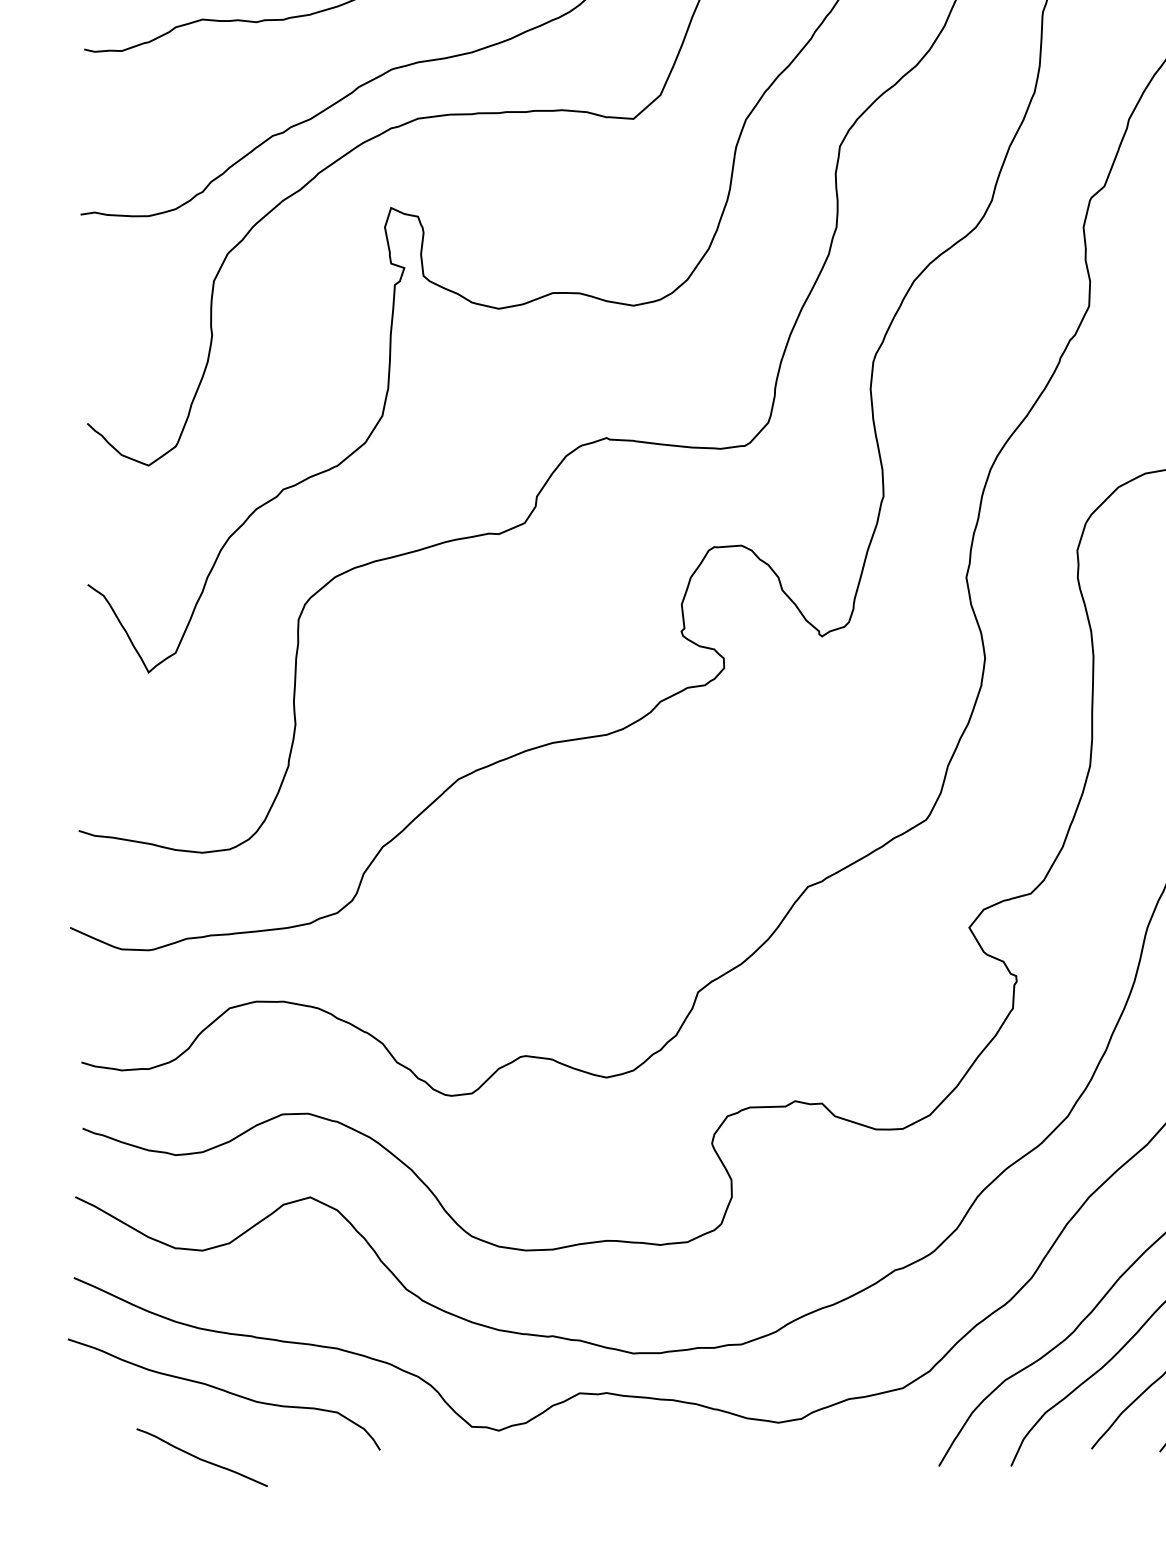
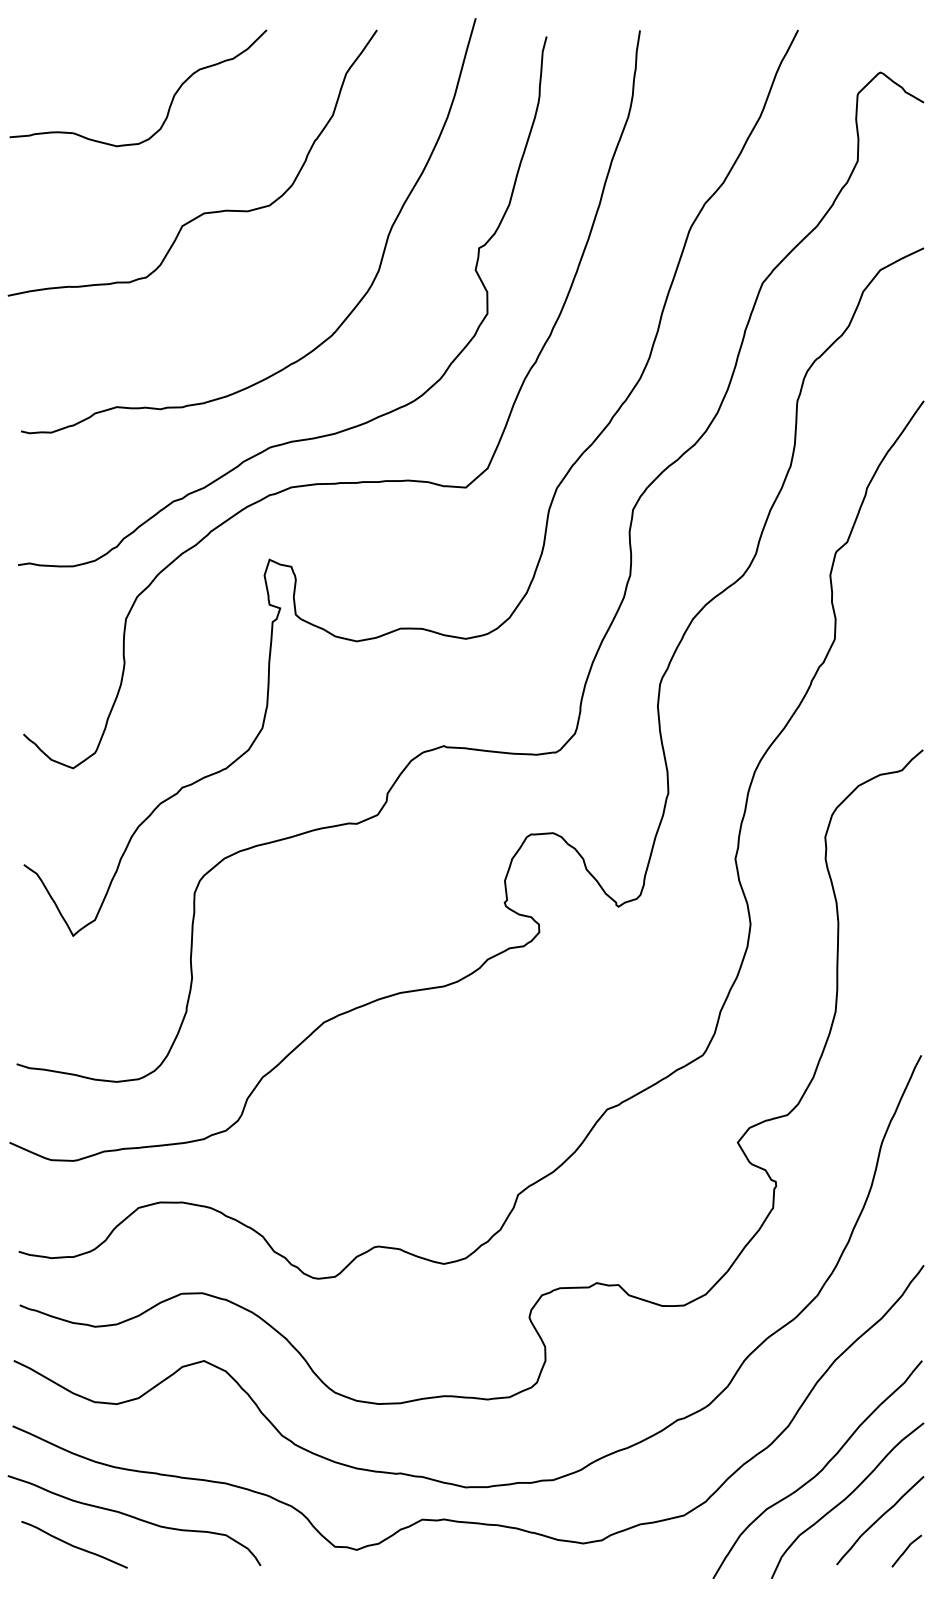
curve: (202, 1458) -> (74, 1545), moved

